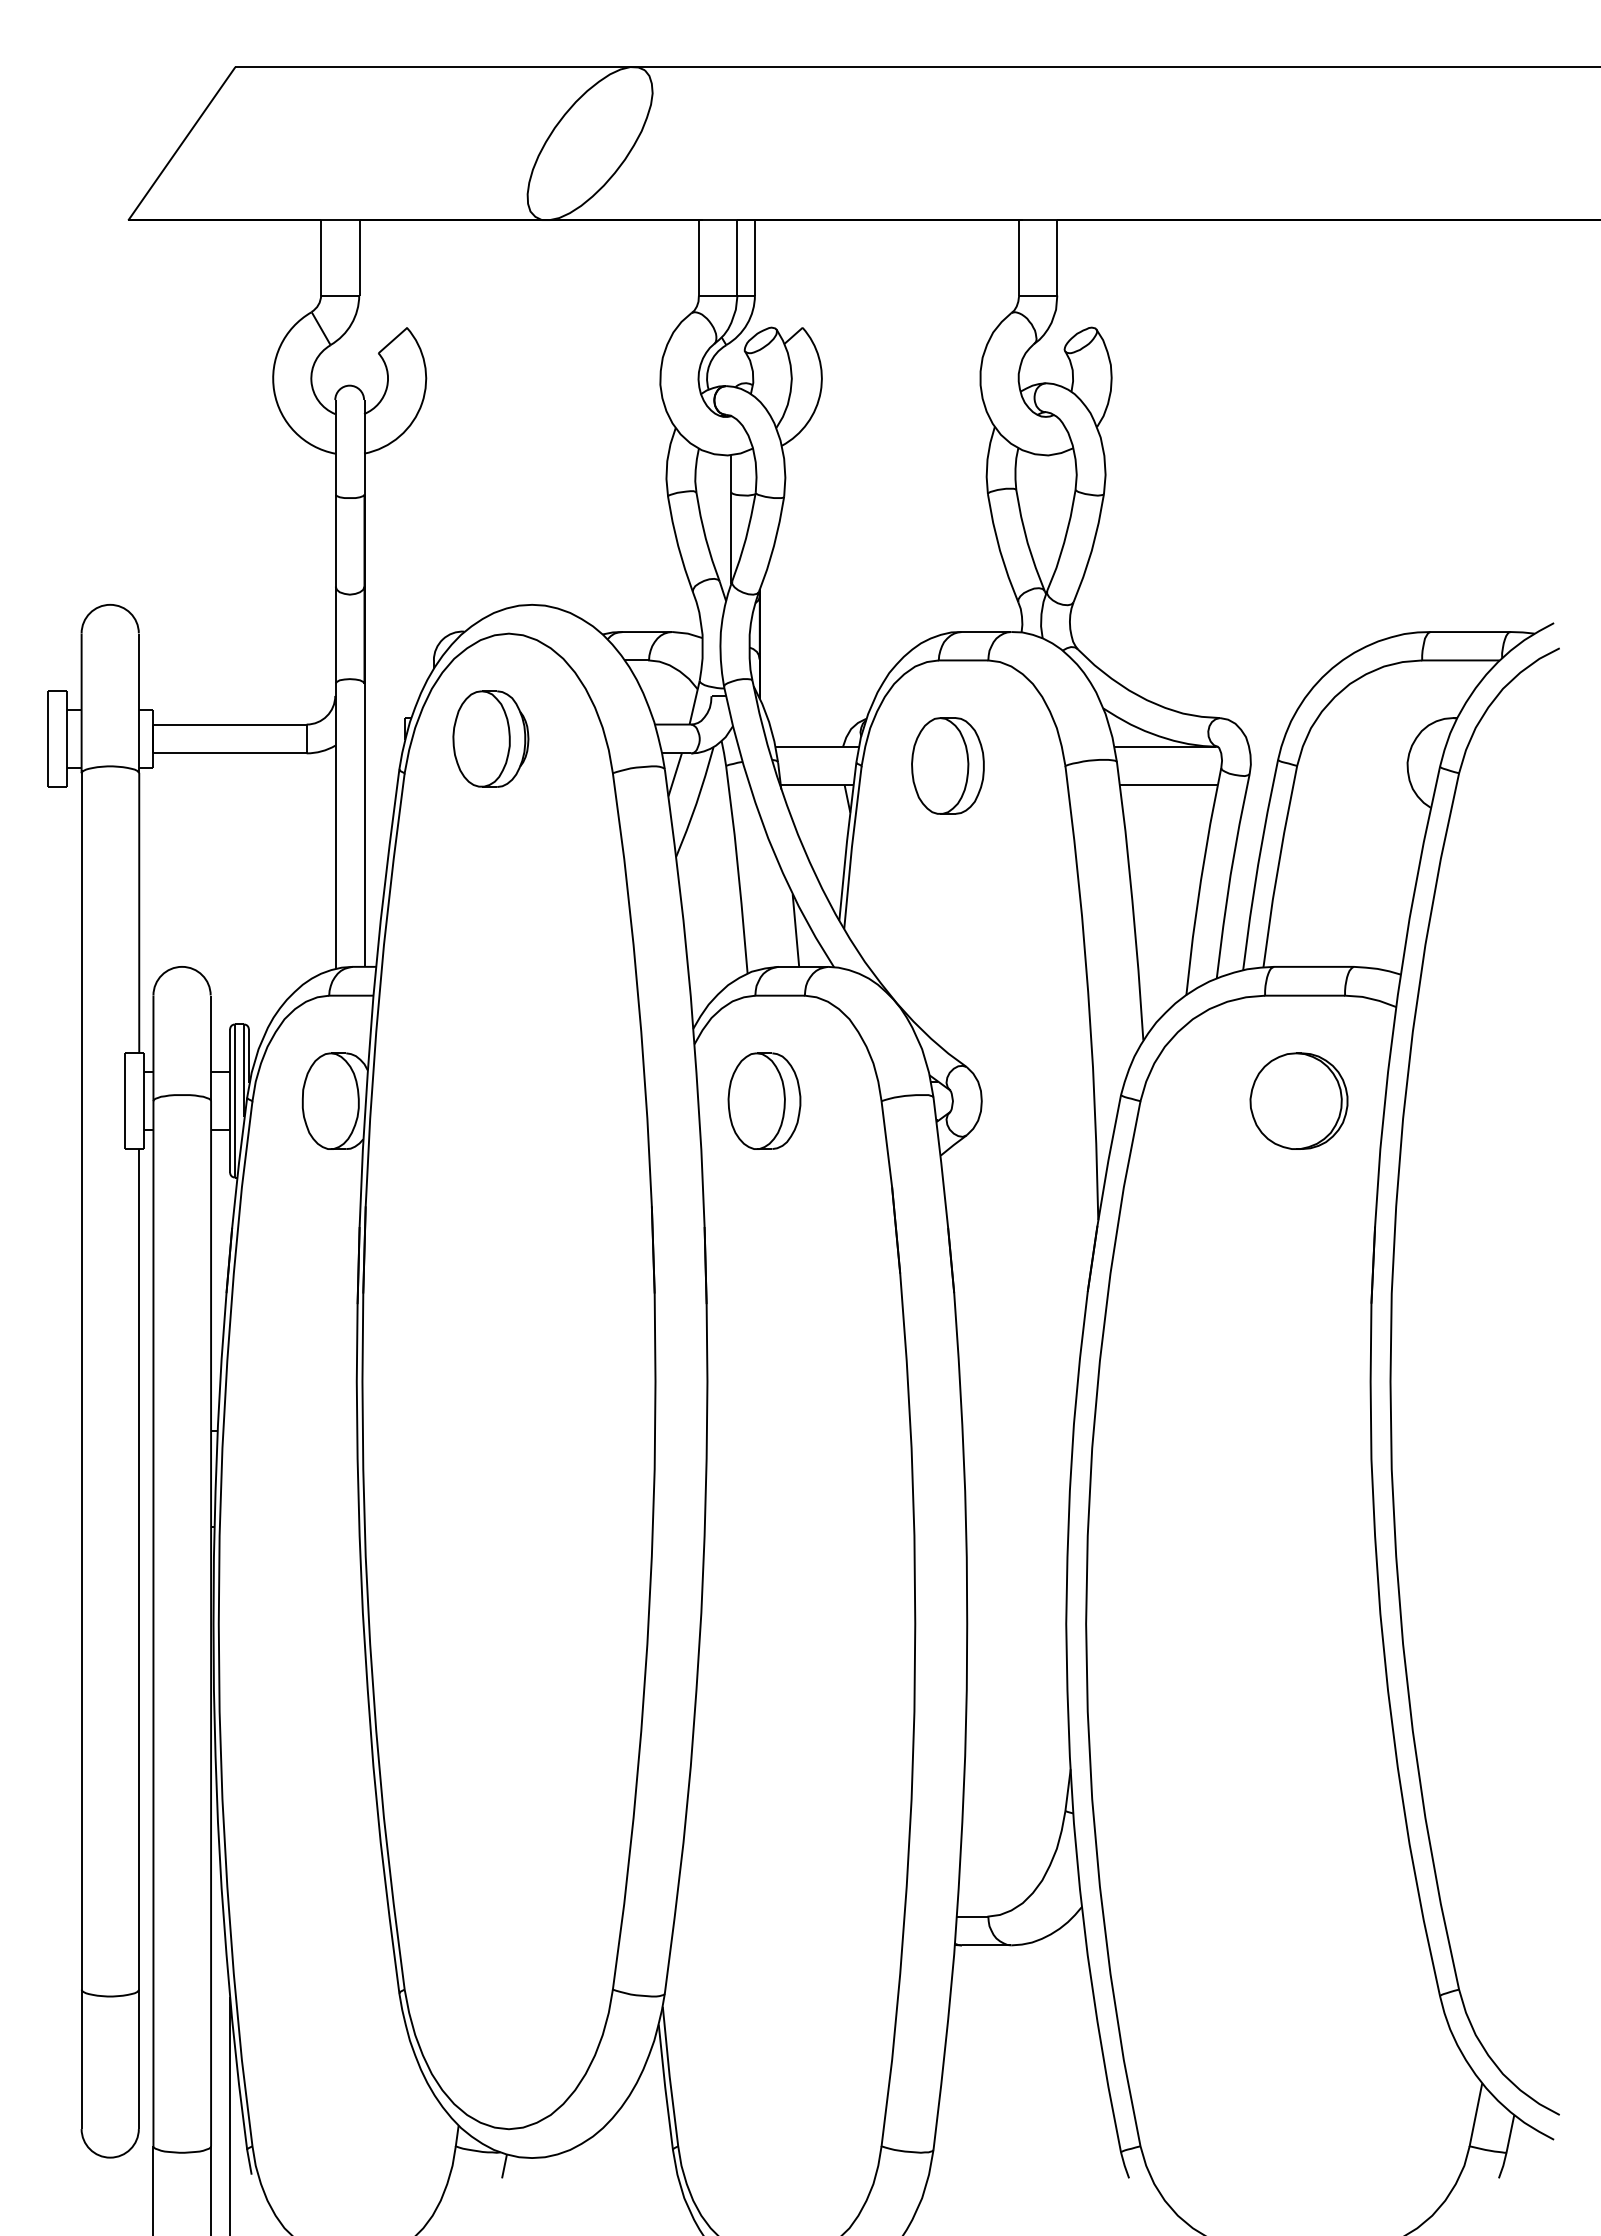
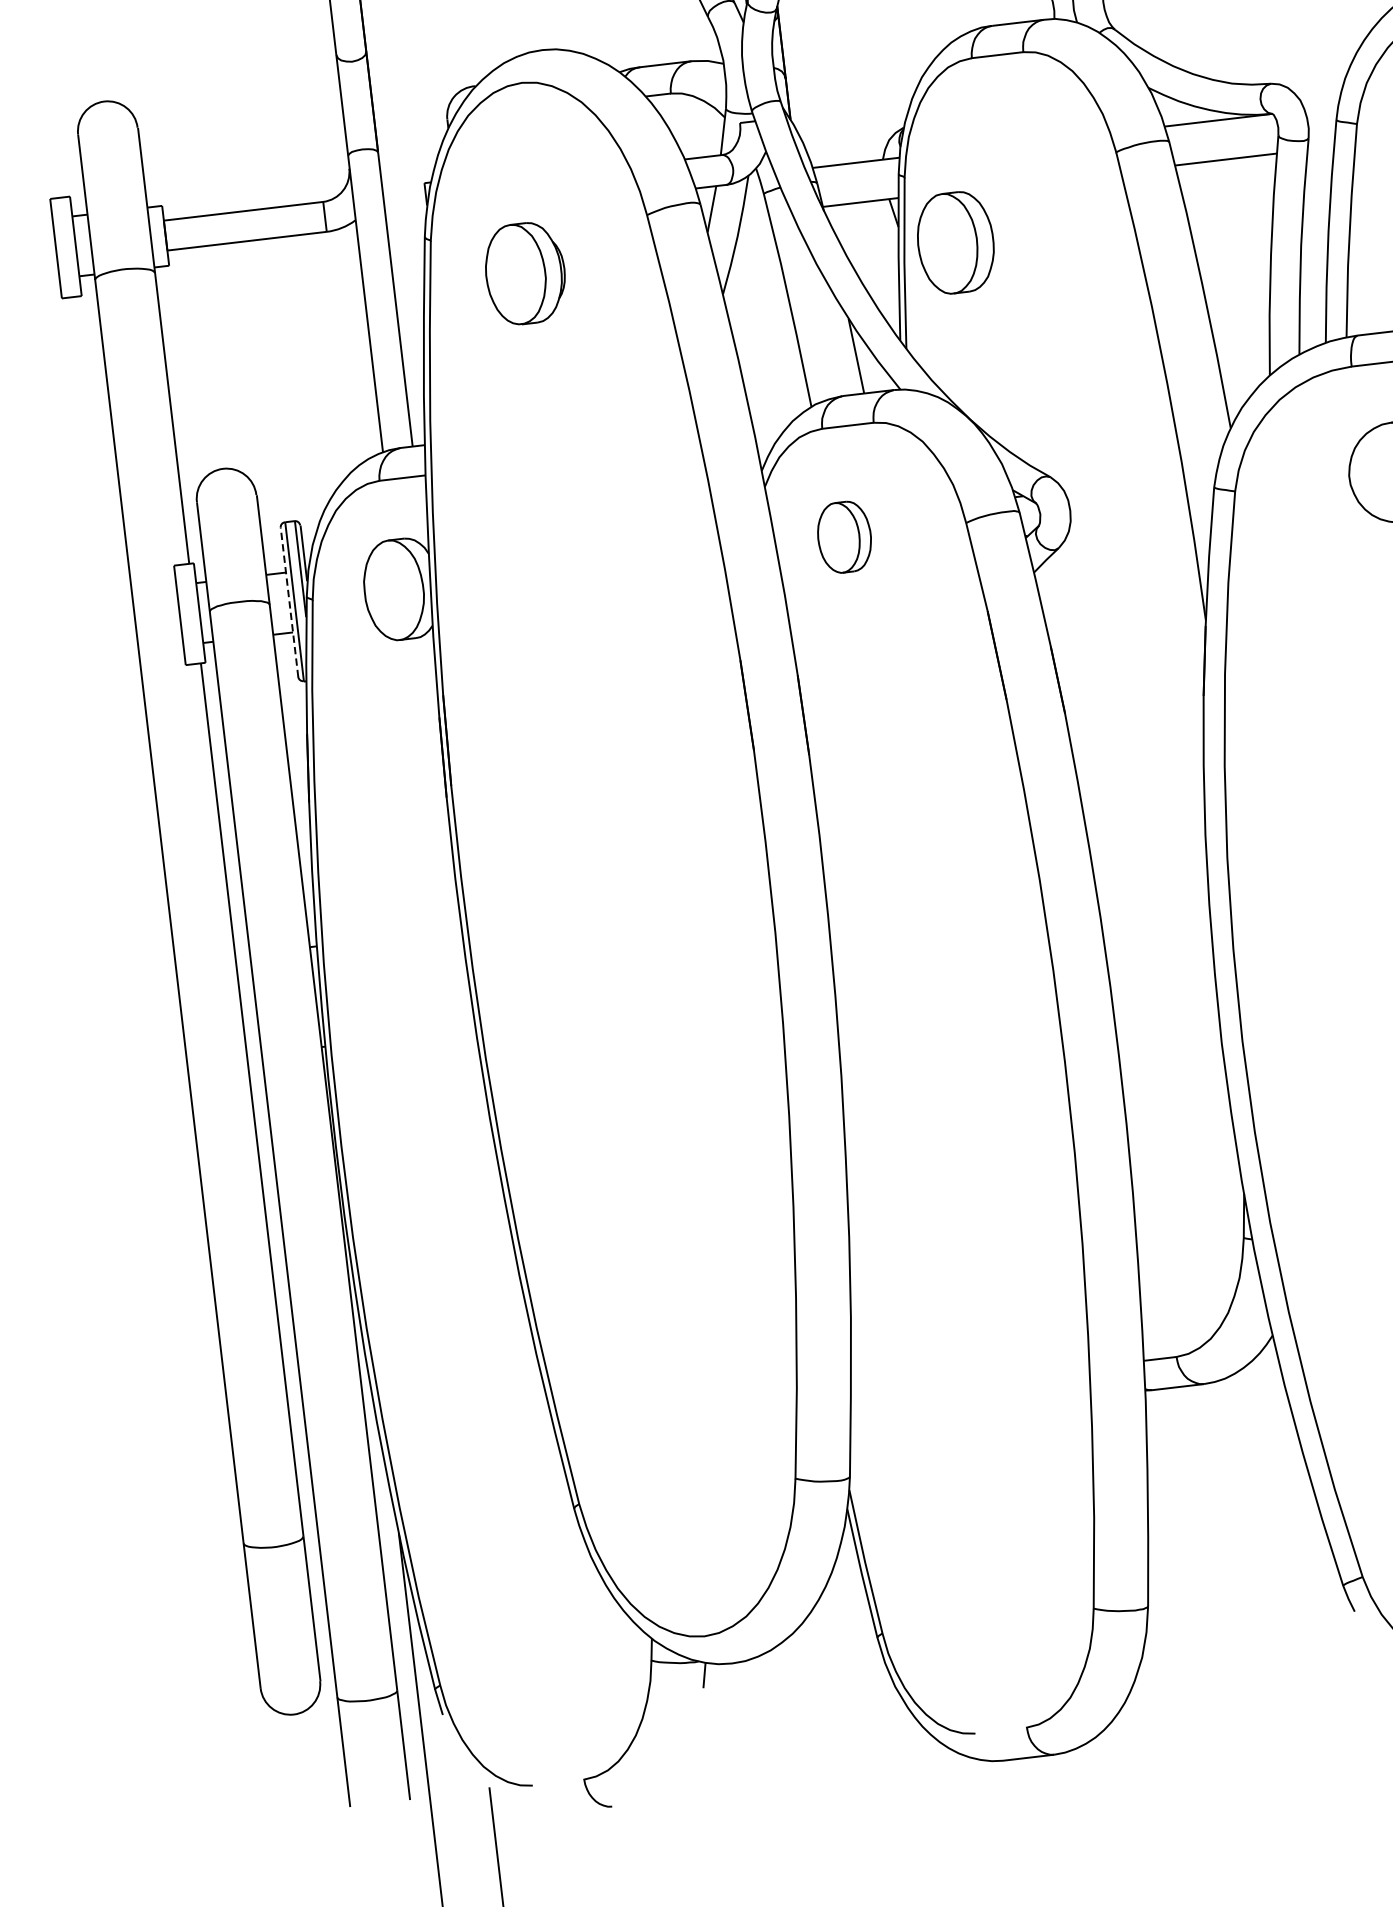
part: (490, 738) -> (524, 272), moved
part: (947, 765) -> (955, 242), moved
part: (764, 1100) -> (844, 536), size x0.7
line: (230, 1101) -> (289, 602), solid -> dashed

